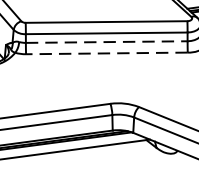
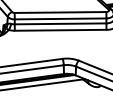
line: (106, 41) -> (60, 23), dashed -> solid
line: (106, 53) -> (60, 30), dashed -> solid

